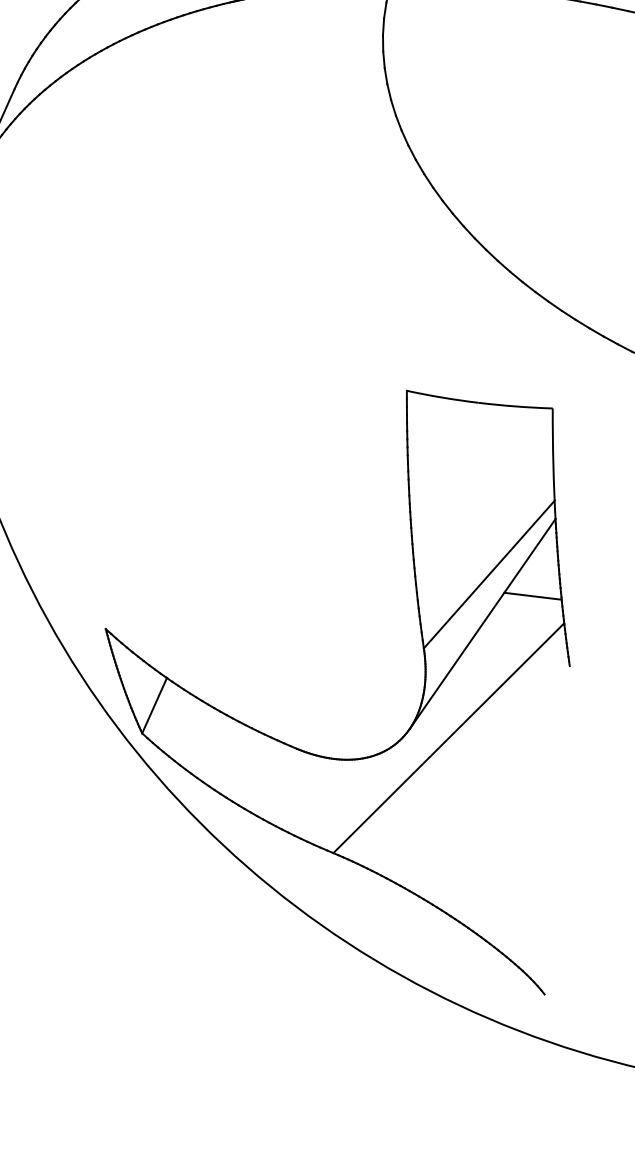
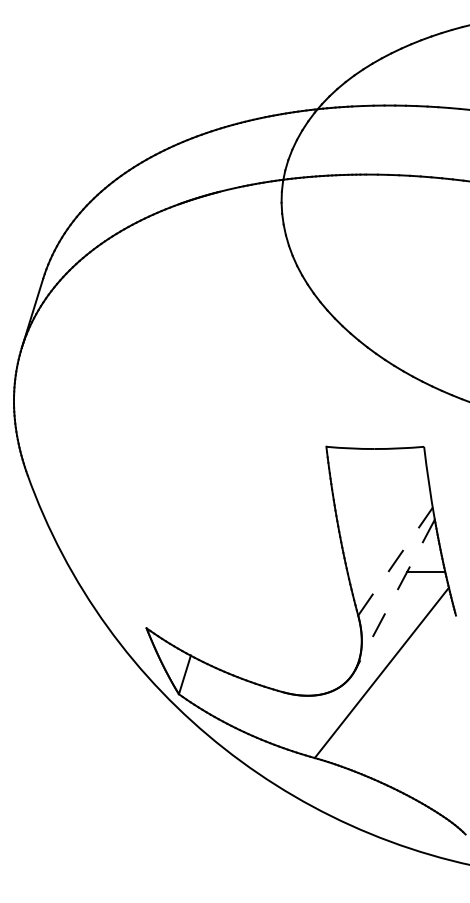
line: (489, 574) -> (395, 561), solid -> dashed
line: (481, 624) -> (394, 595), solid -> dashed

